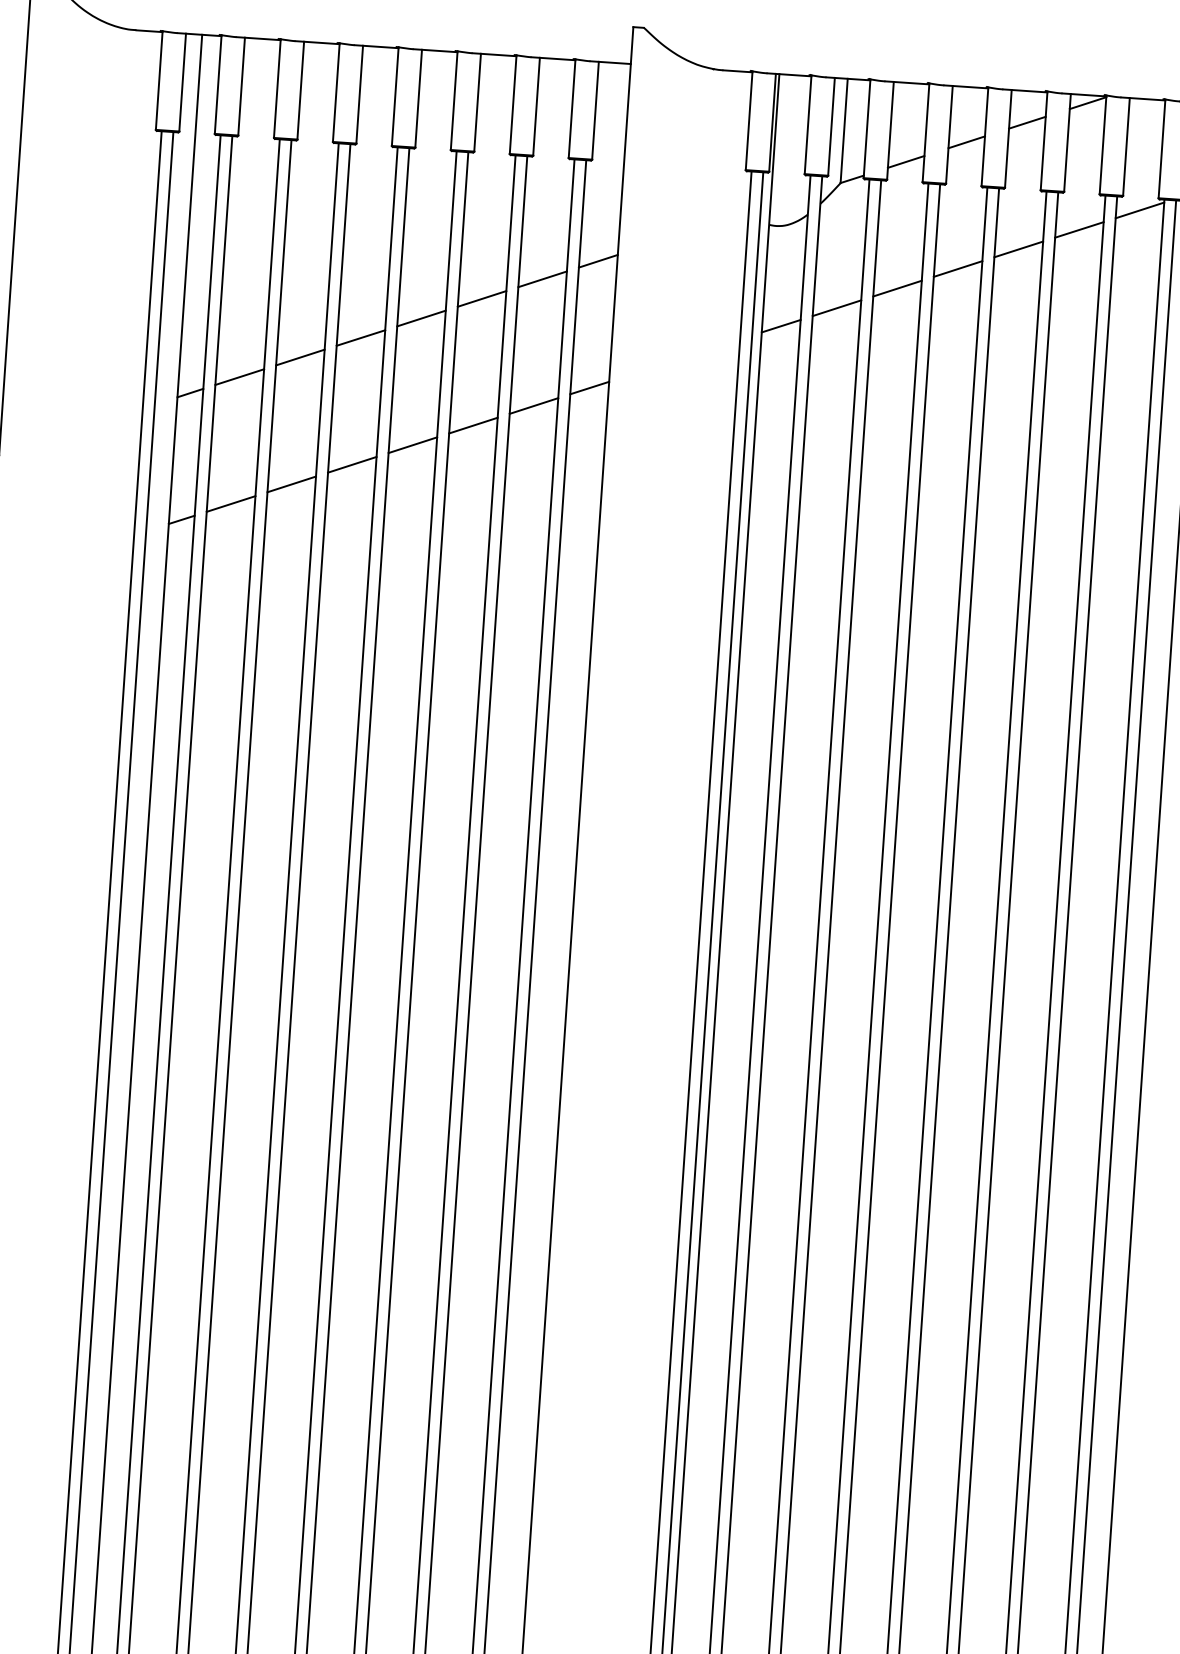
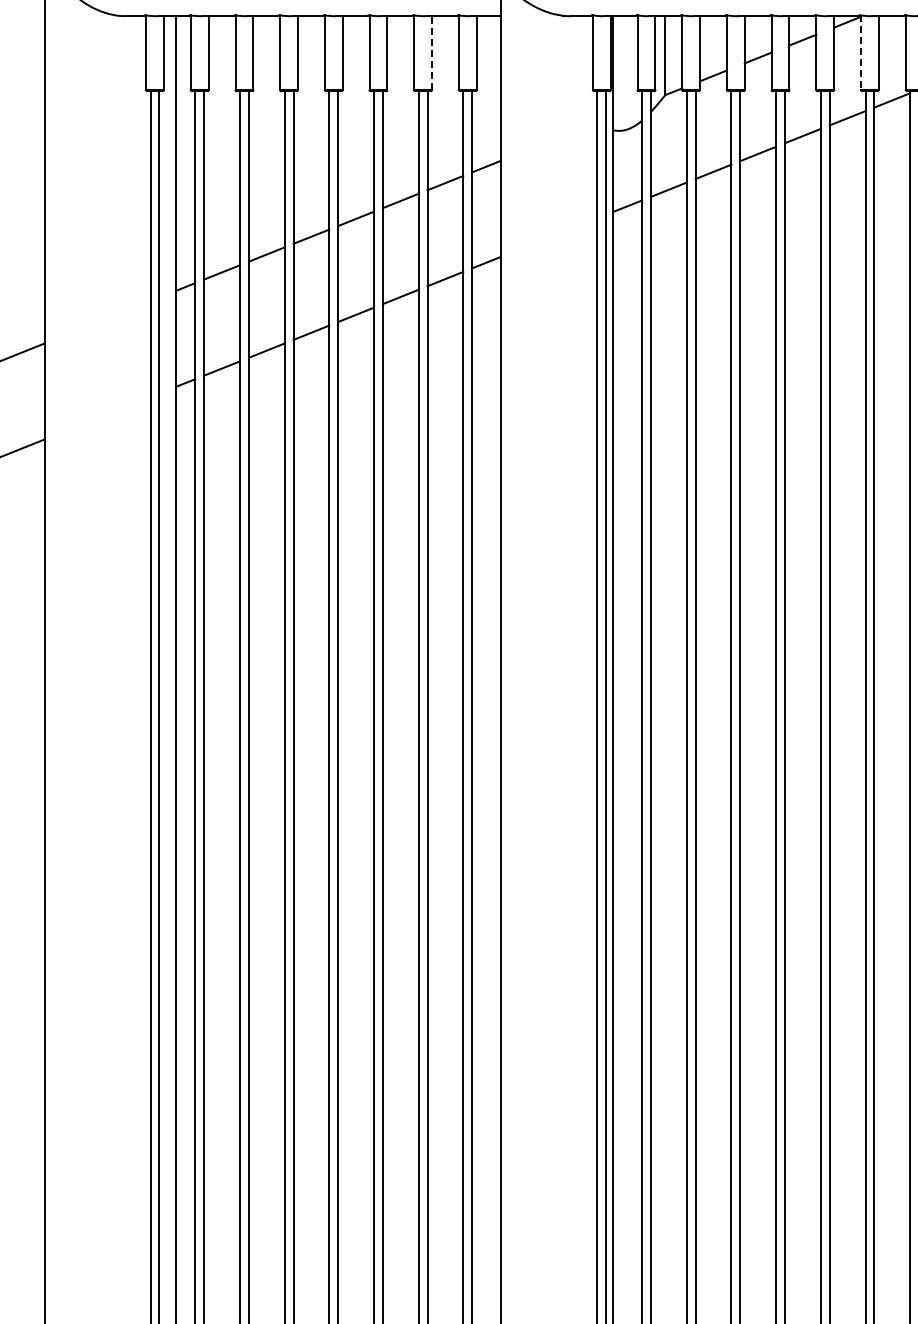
line: (536, 105) -> (431, 52), solid -> dashed
line: (1103, 145) -> (861, 53), solid -> dashed

